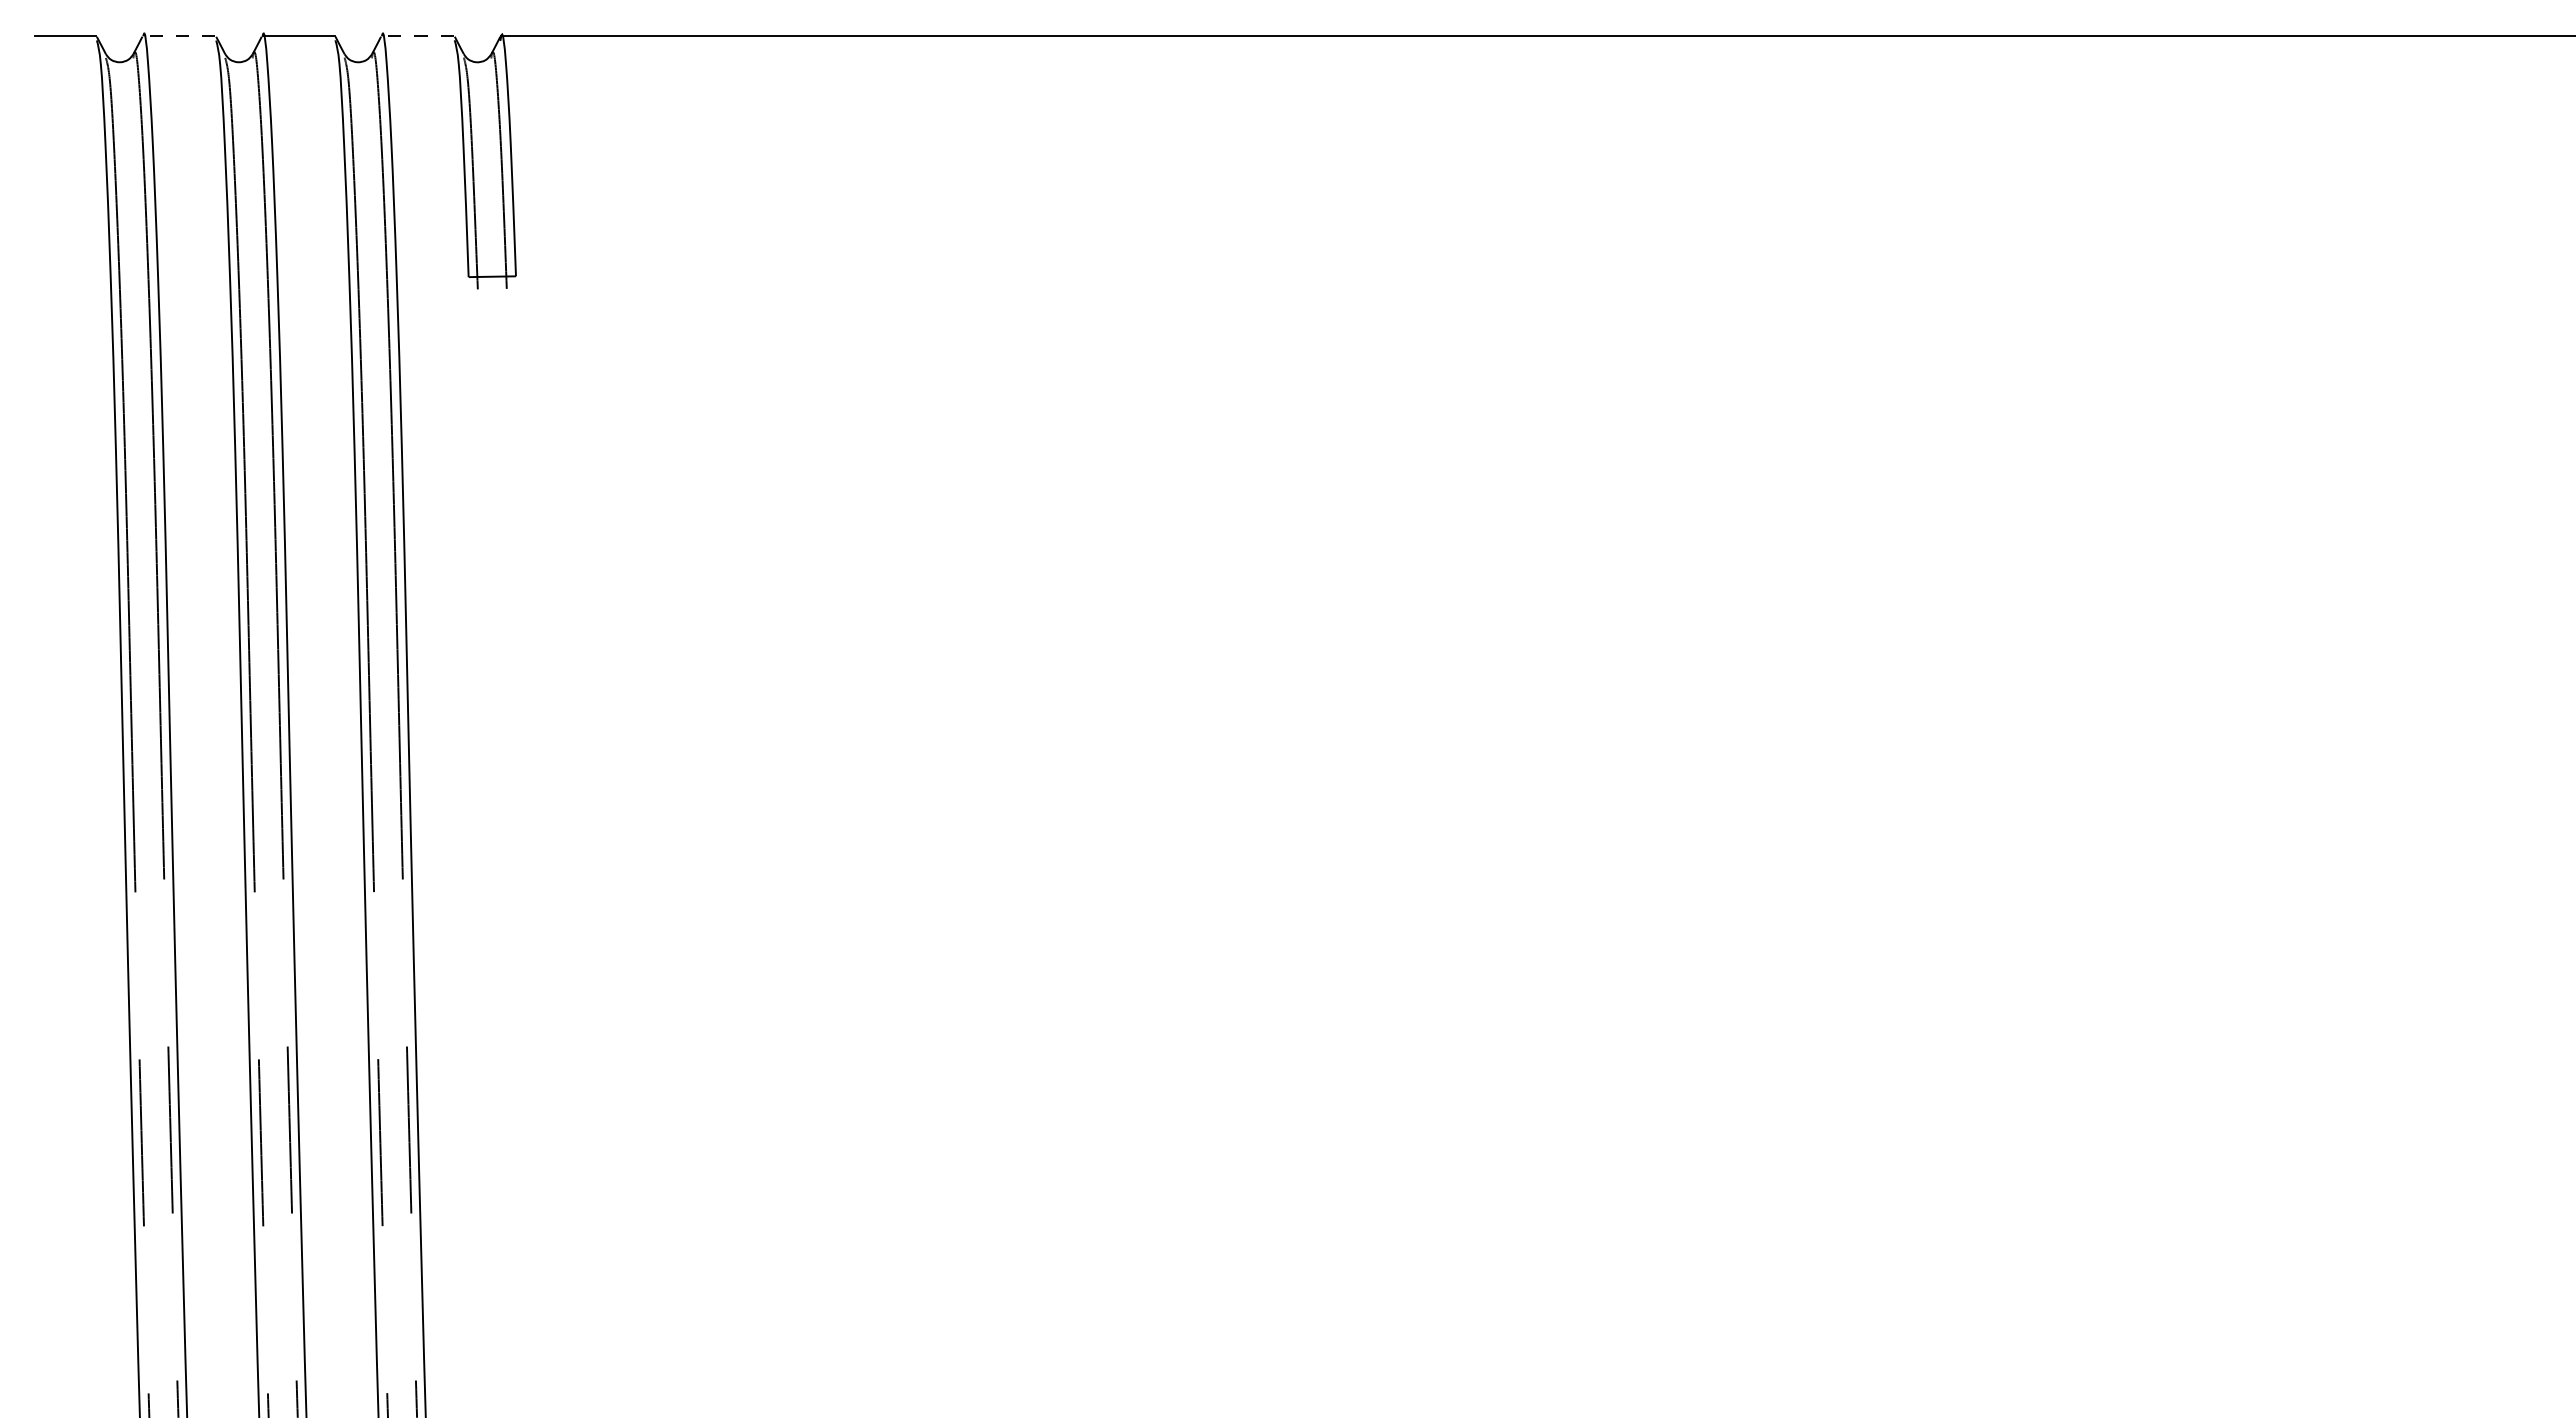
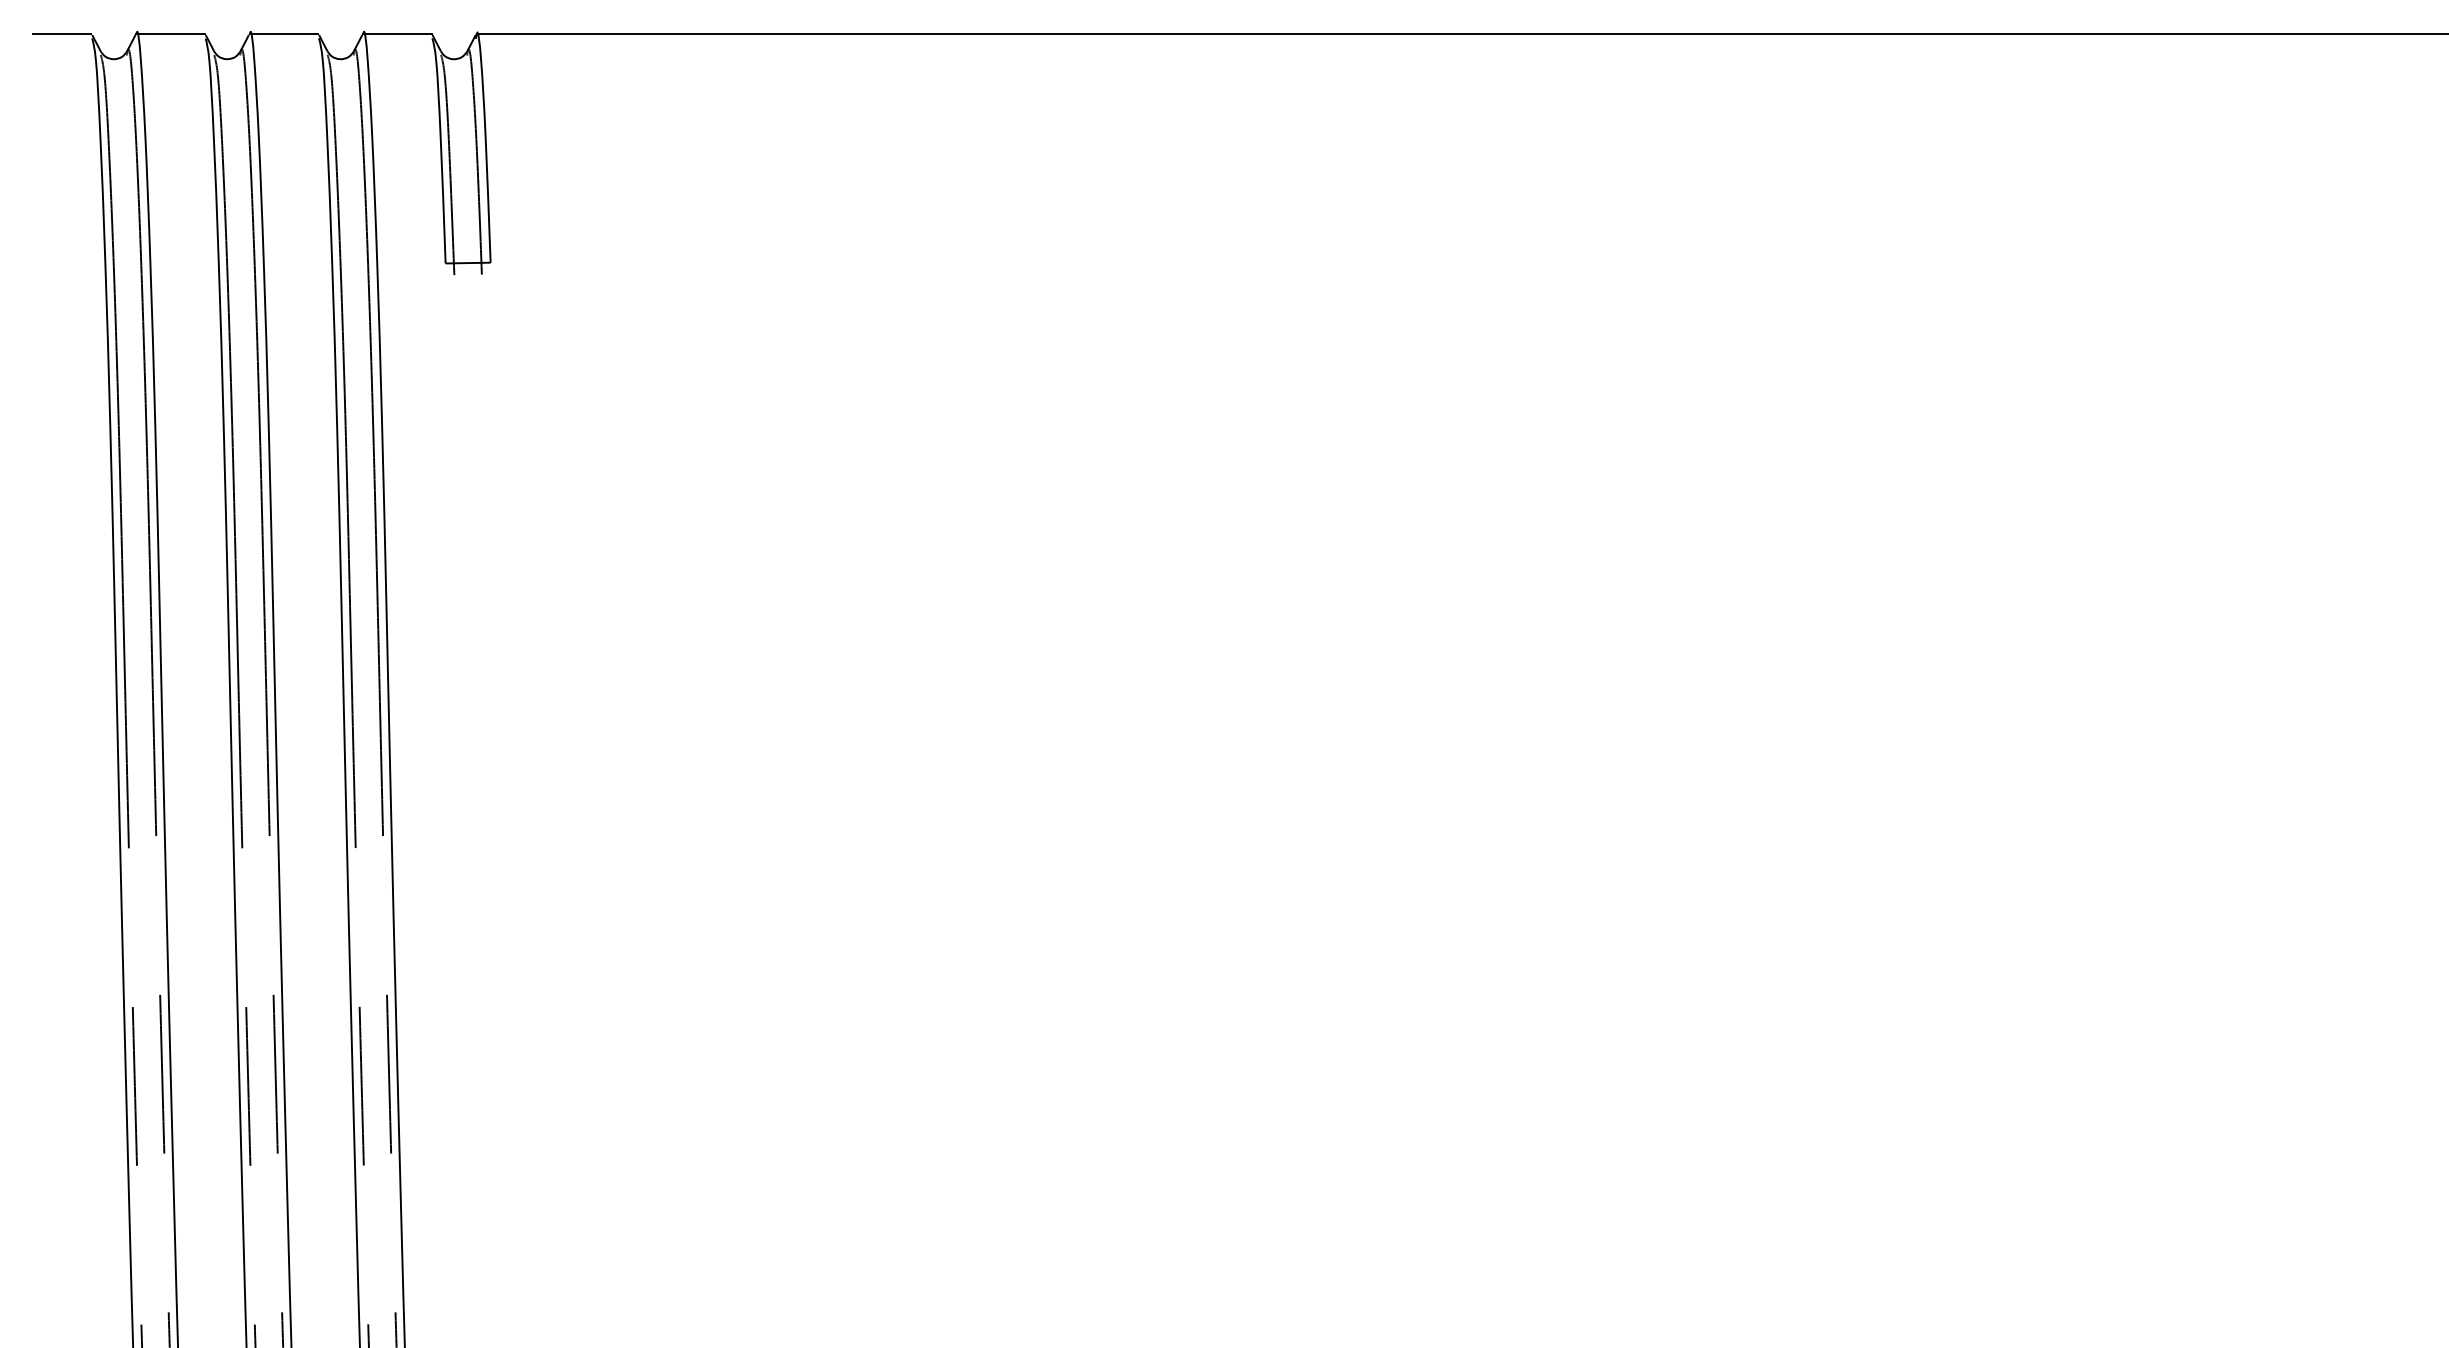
line: (179, 35) -> (170, 33), dashed -> solid
line: (417, 35) -> (397, 33), dashed -> solid

